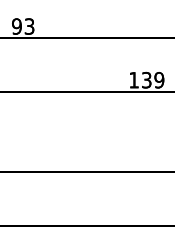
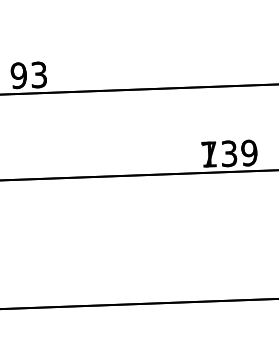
text: (133, 80) -> (208, 154), 139 -> 739

